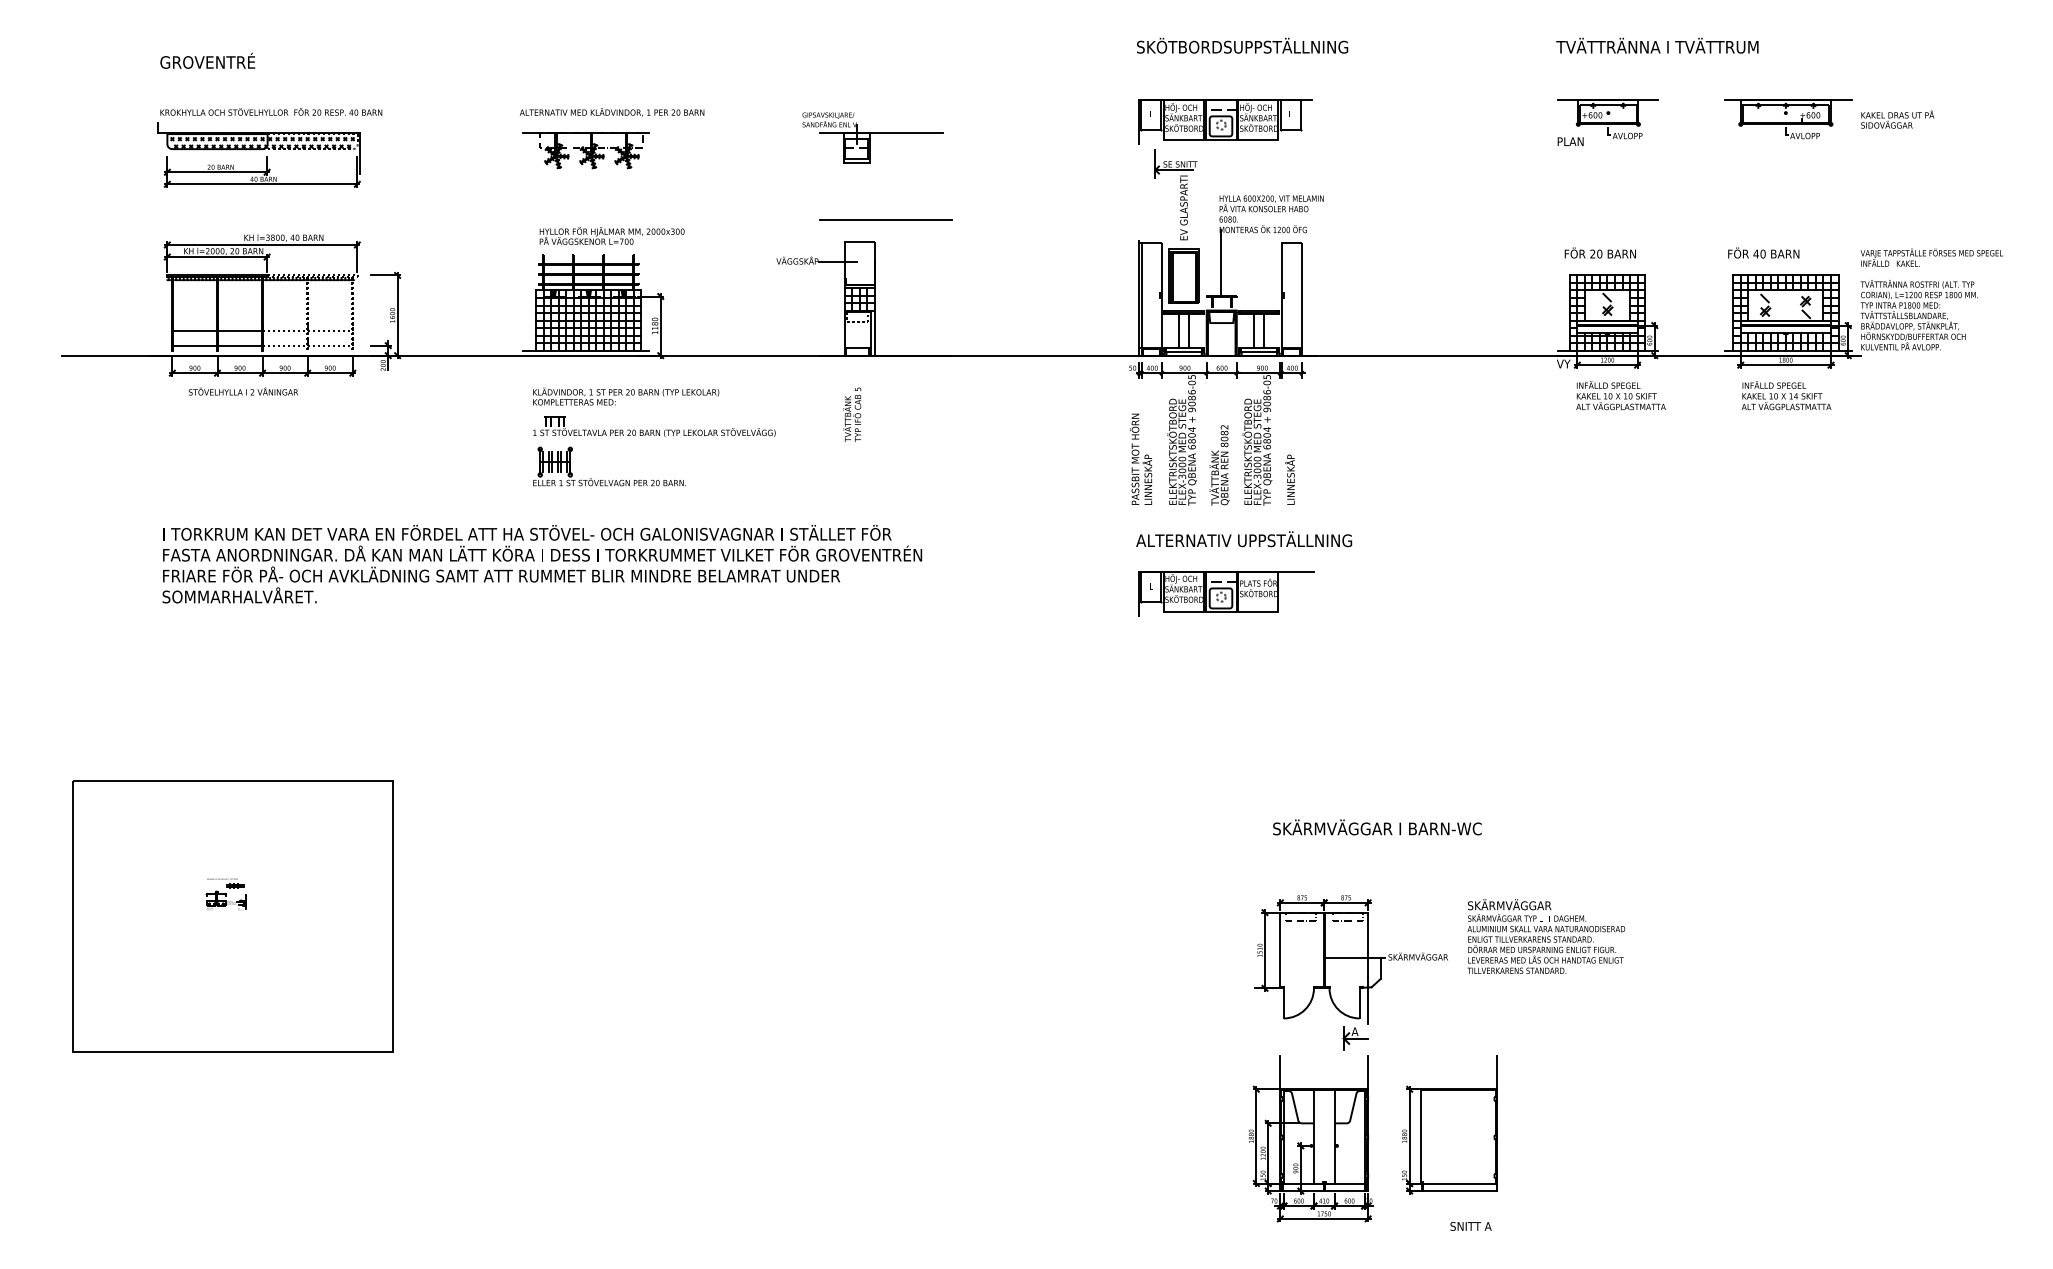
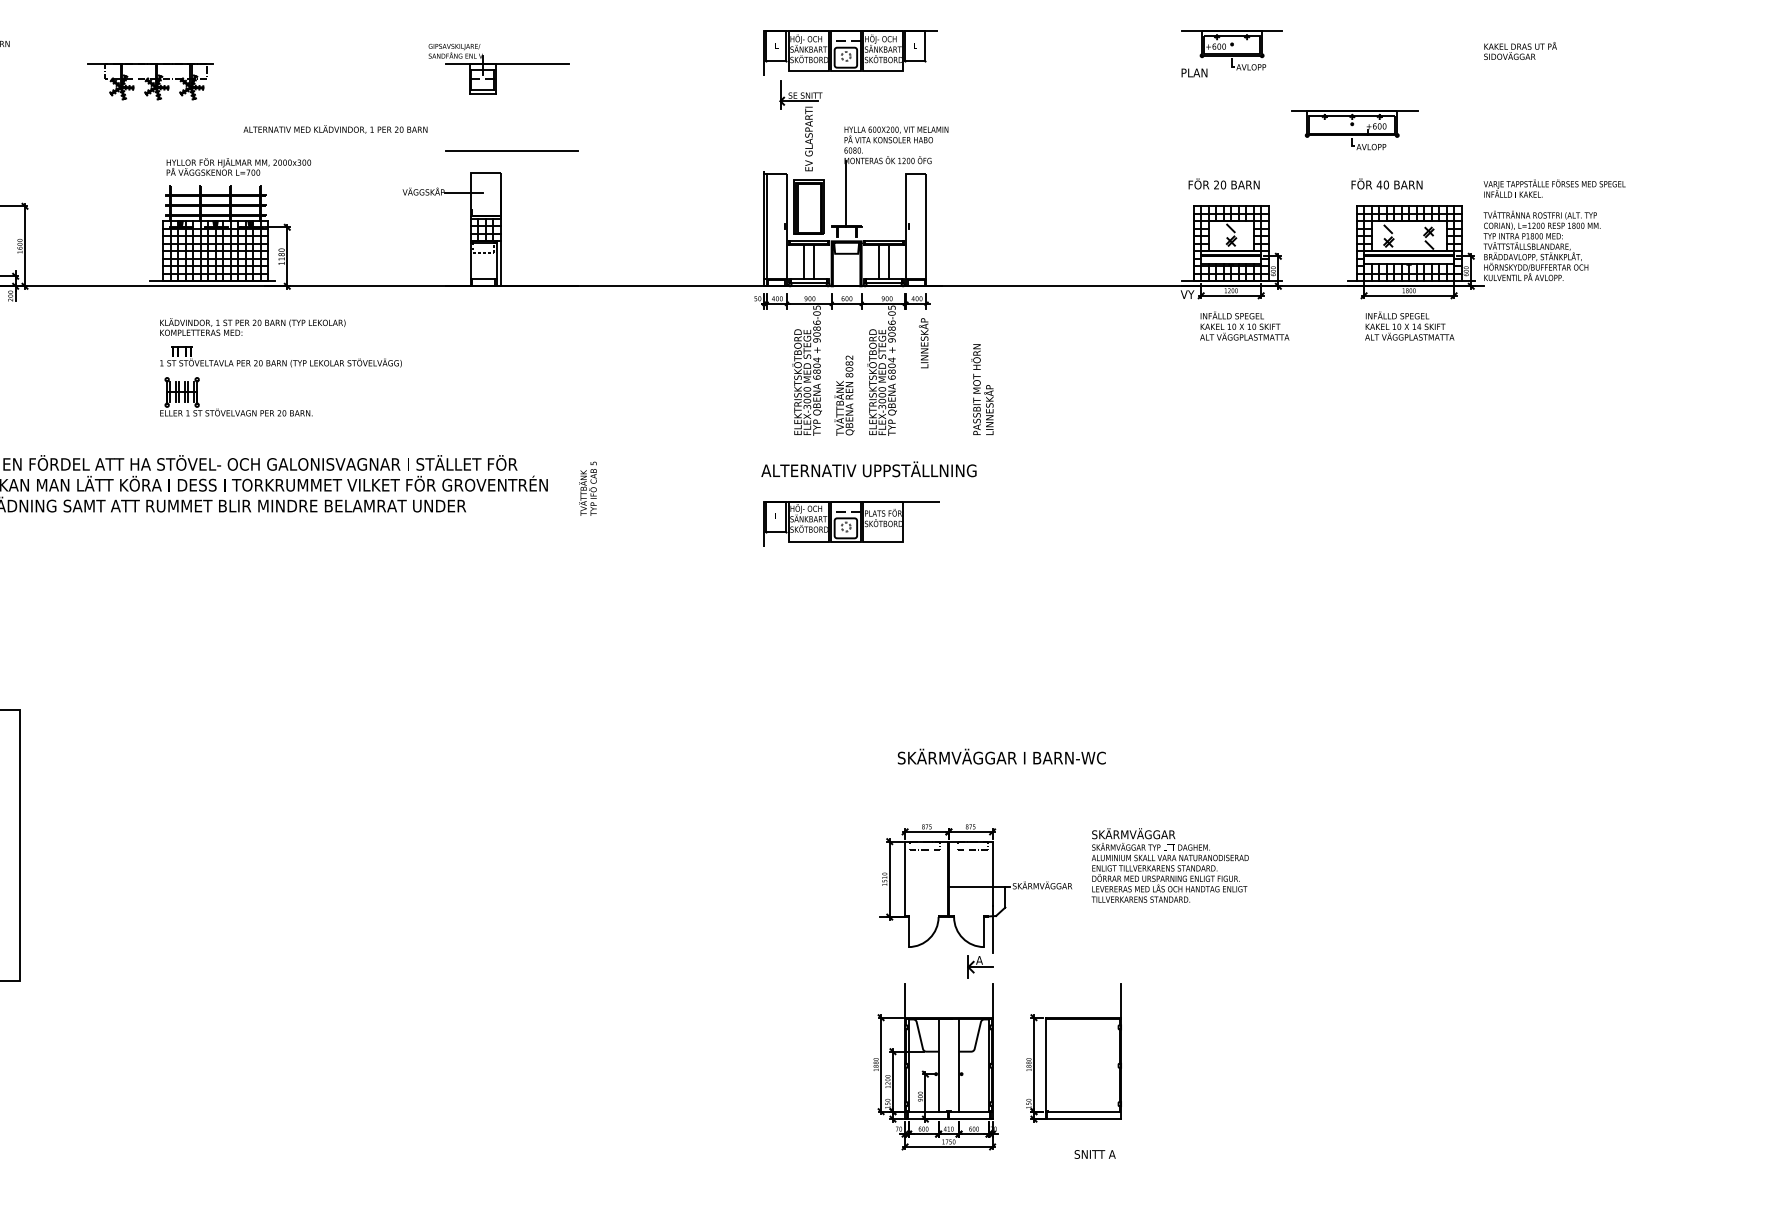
text: (612, 112) -> (335, 129), moved
part: (1788, 119) -> (1354, 130), moved
part: (585, 150) -> (150, 81), moved
text: (852, 414) -> (588, 488), moved
text: (1141, 458) -> (982, 388), moved
text: (1289, 479) -> (923, 342), moved

